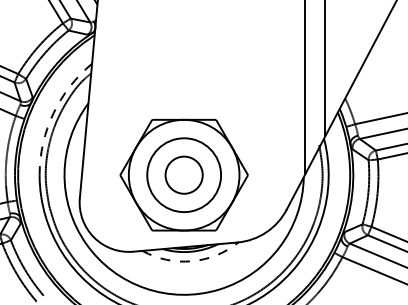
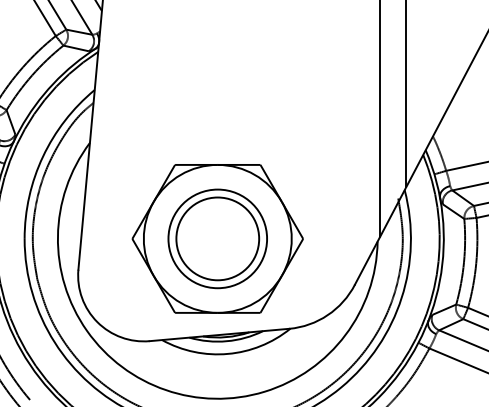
arc: (53, 113) -> (43, 156), dashed -> solid
circle: (184, 175) -> (218, 239), size x1.67
arc: (191, 261) -> (227, 354), dashed -> solid

